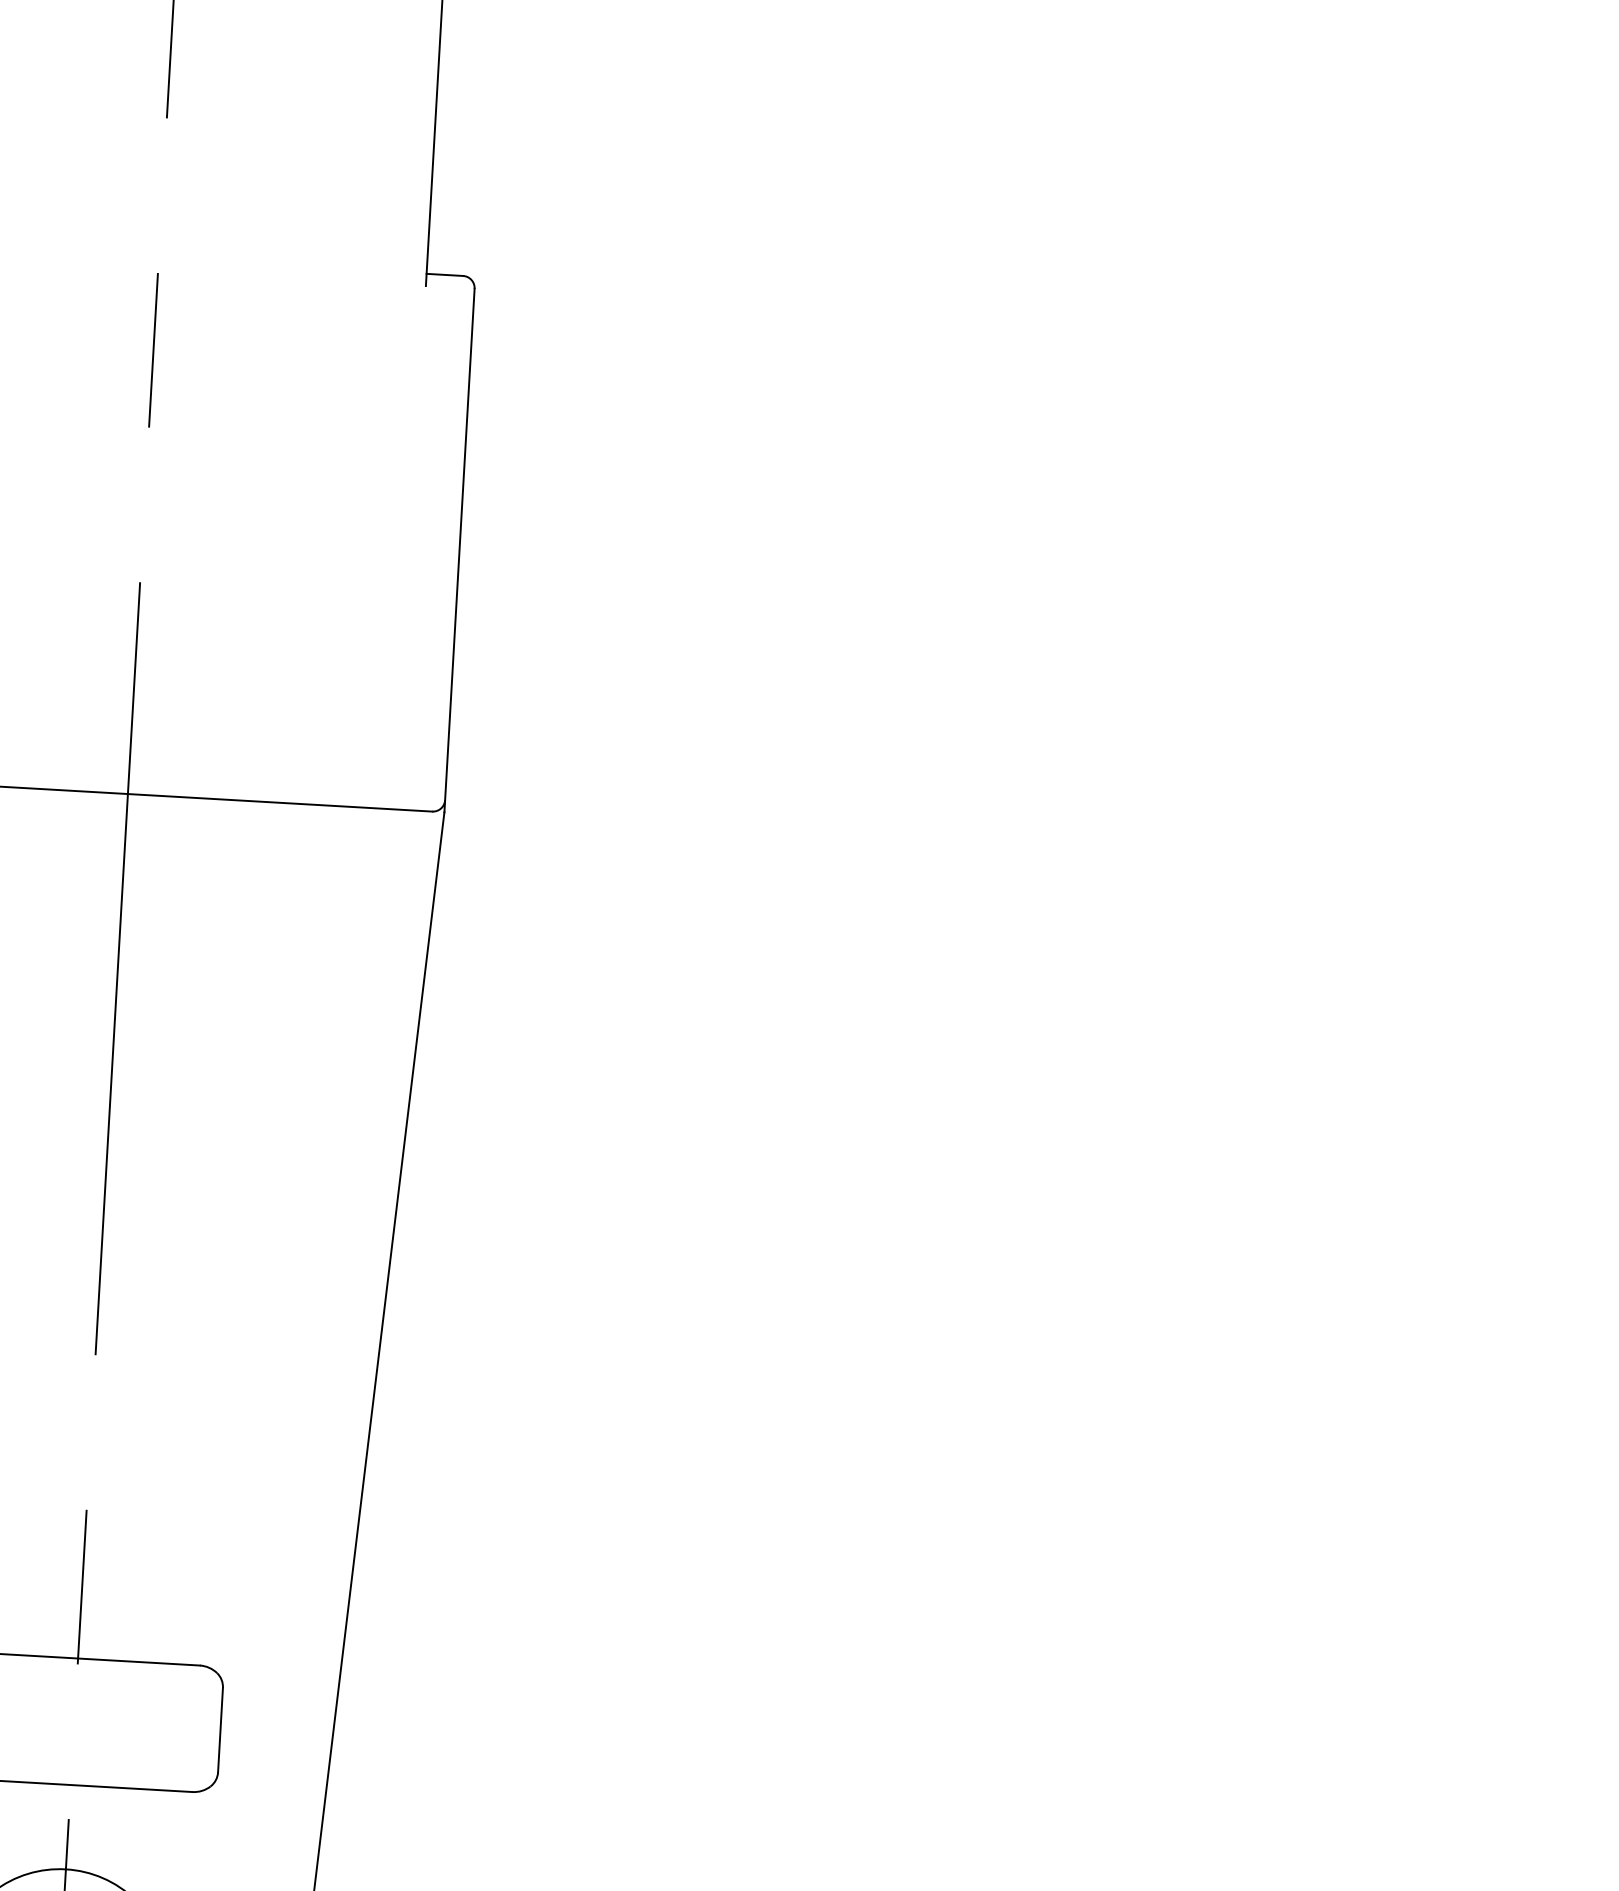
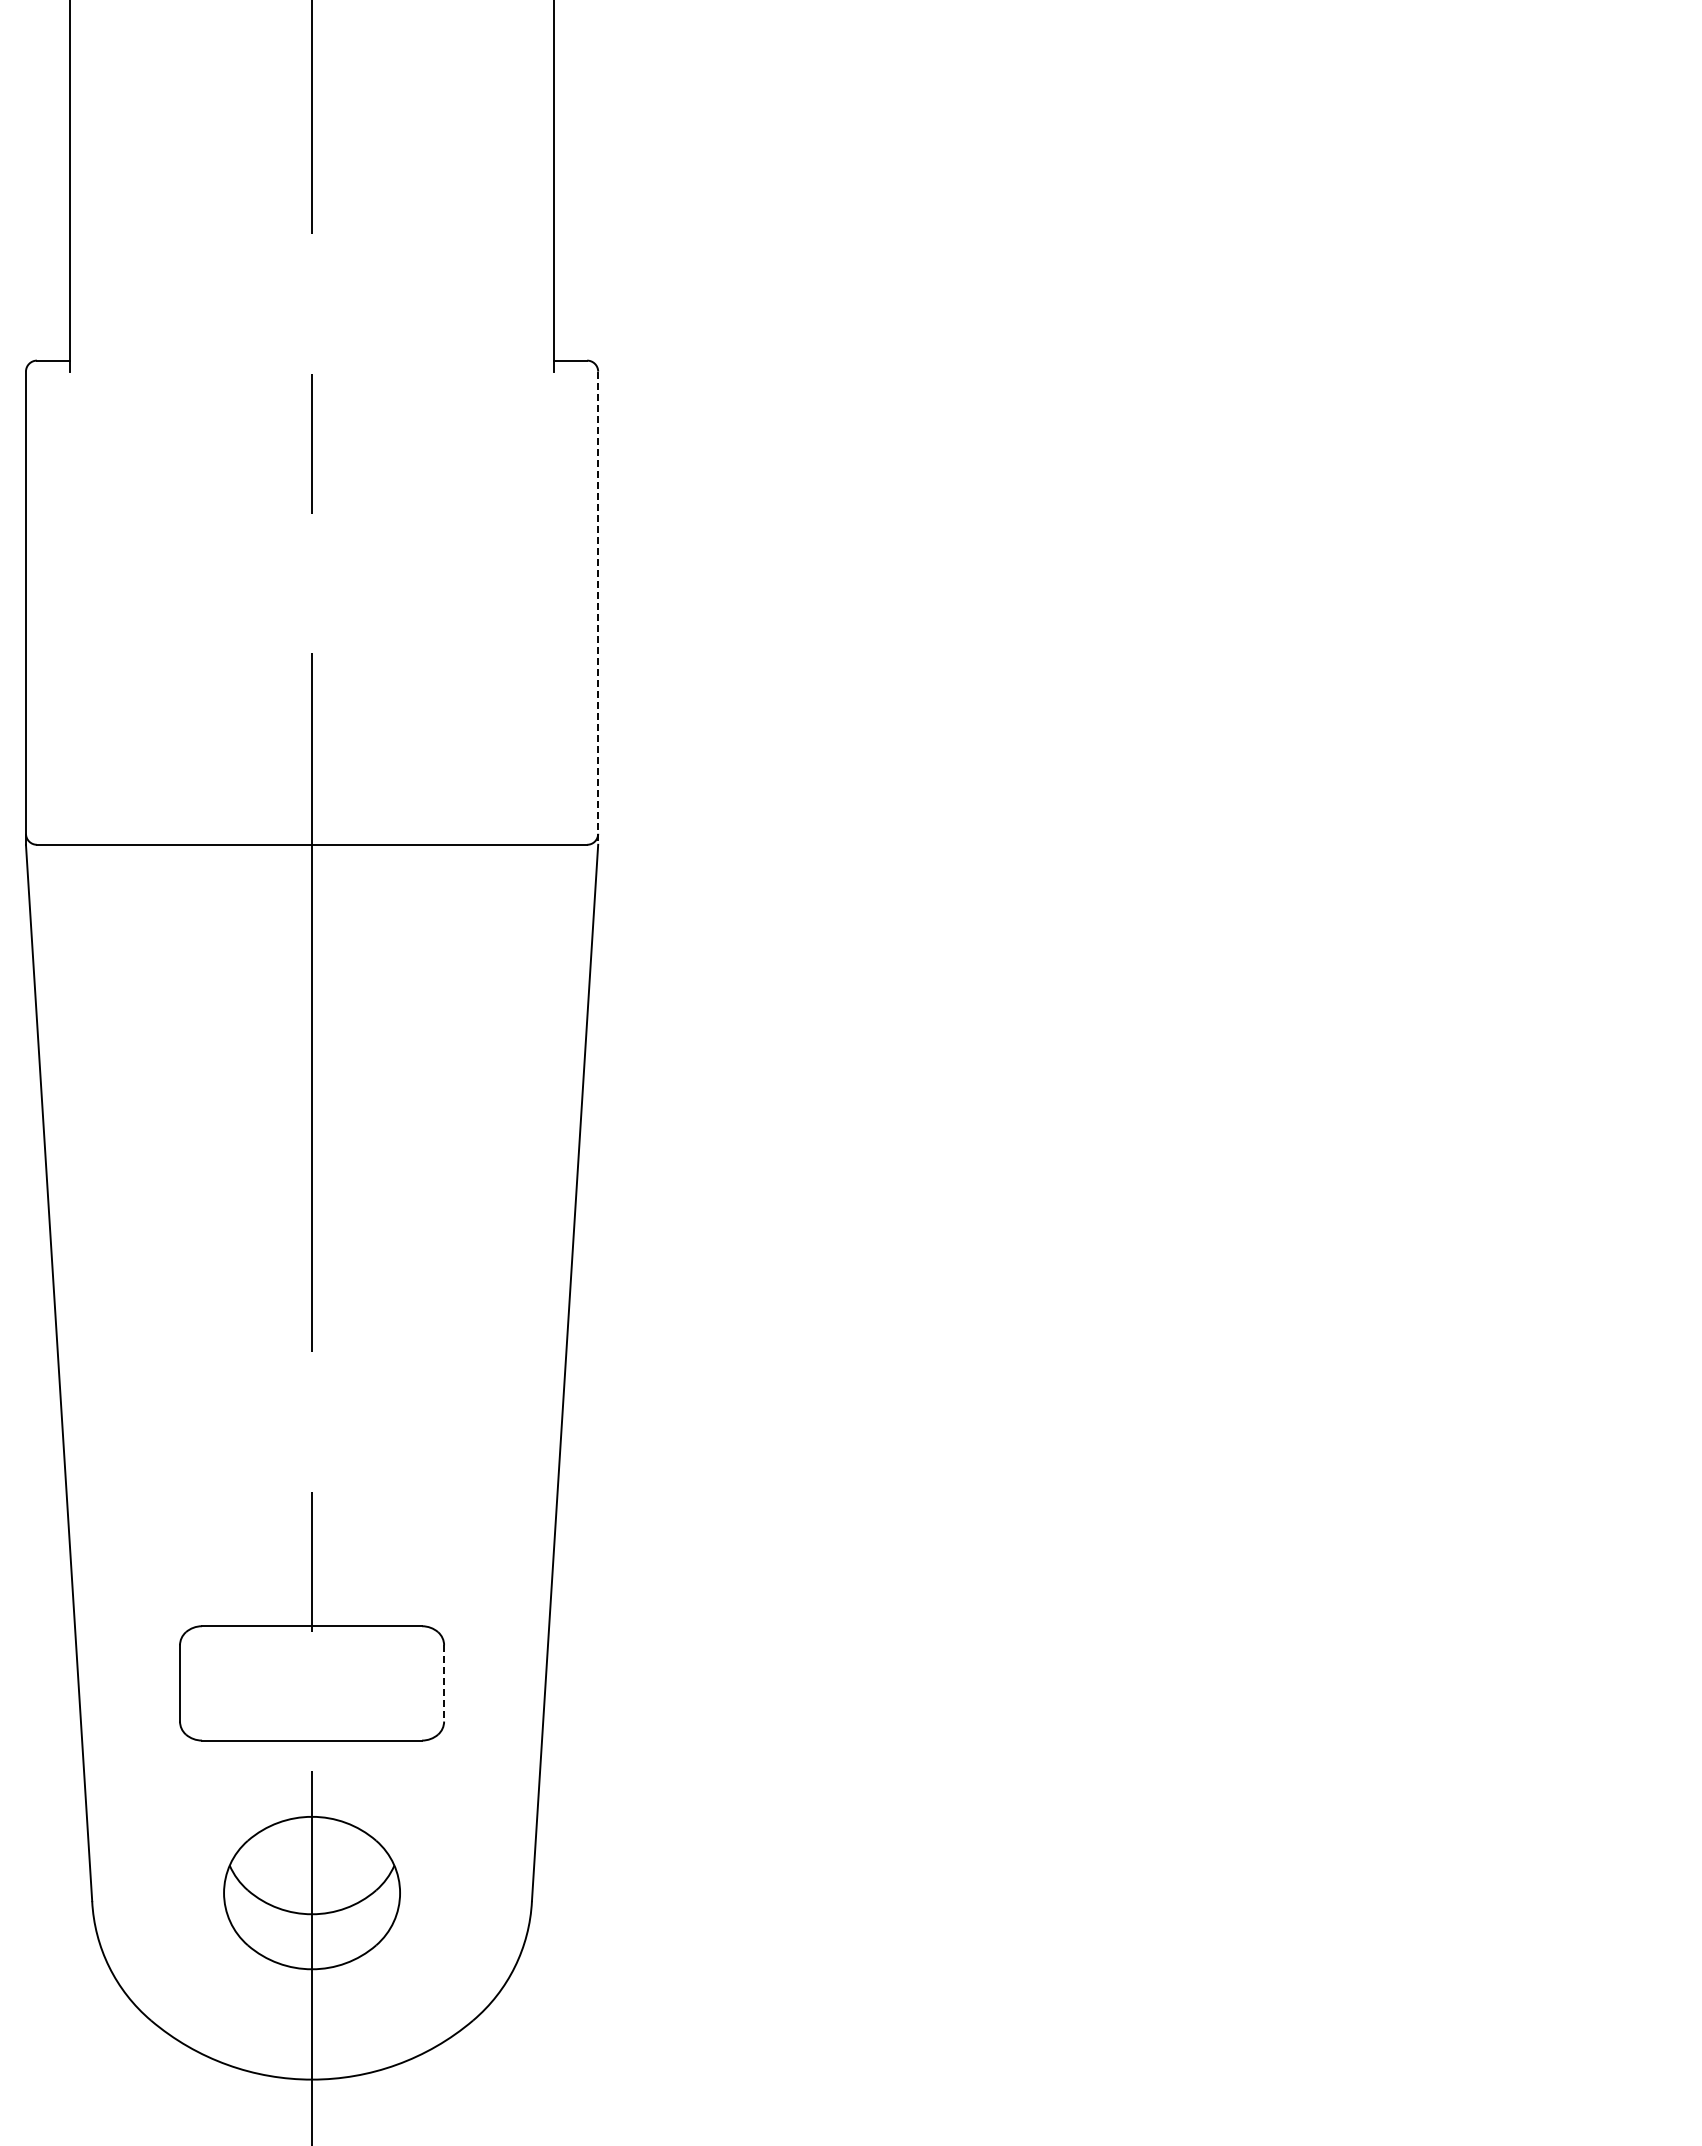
line: (459, 550) -> (598, 608), solid -> dashed
line: (220, 1730) -> (444, 1683), solid -> dashed

